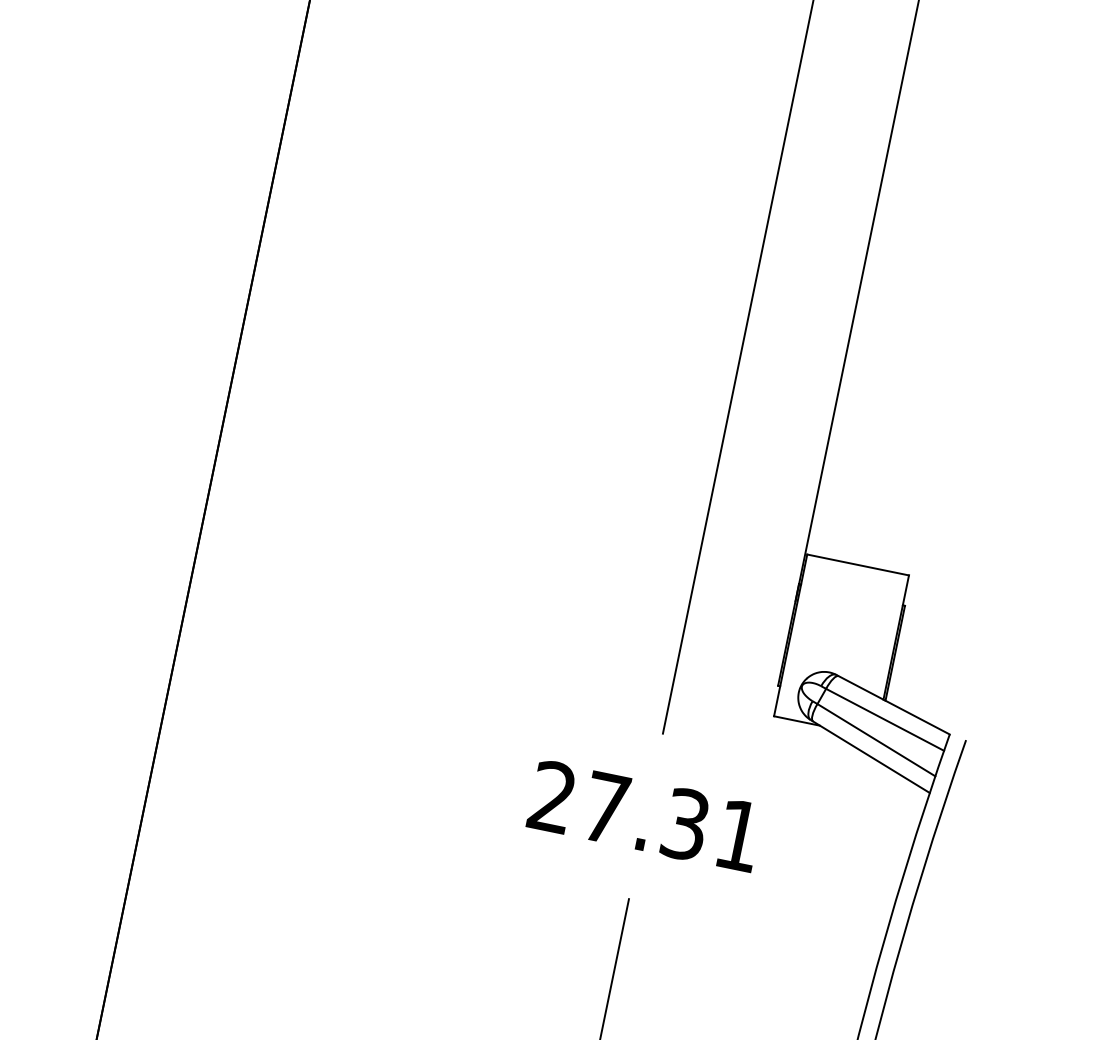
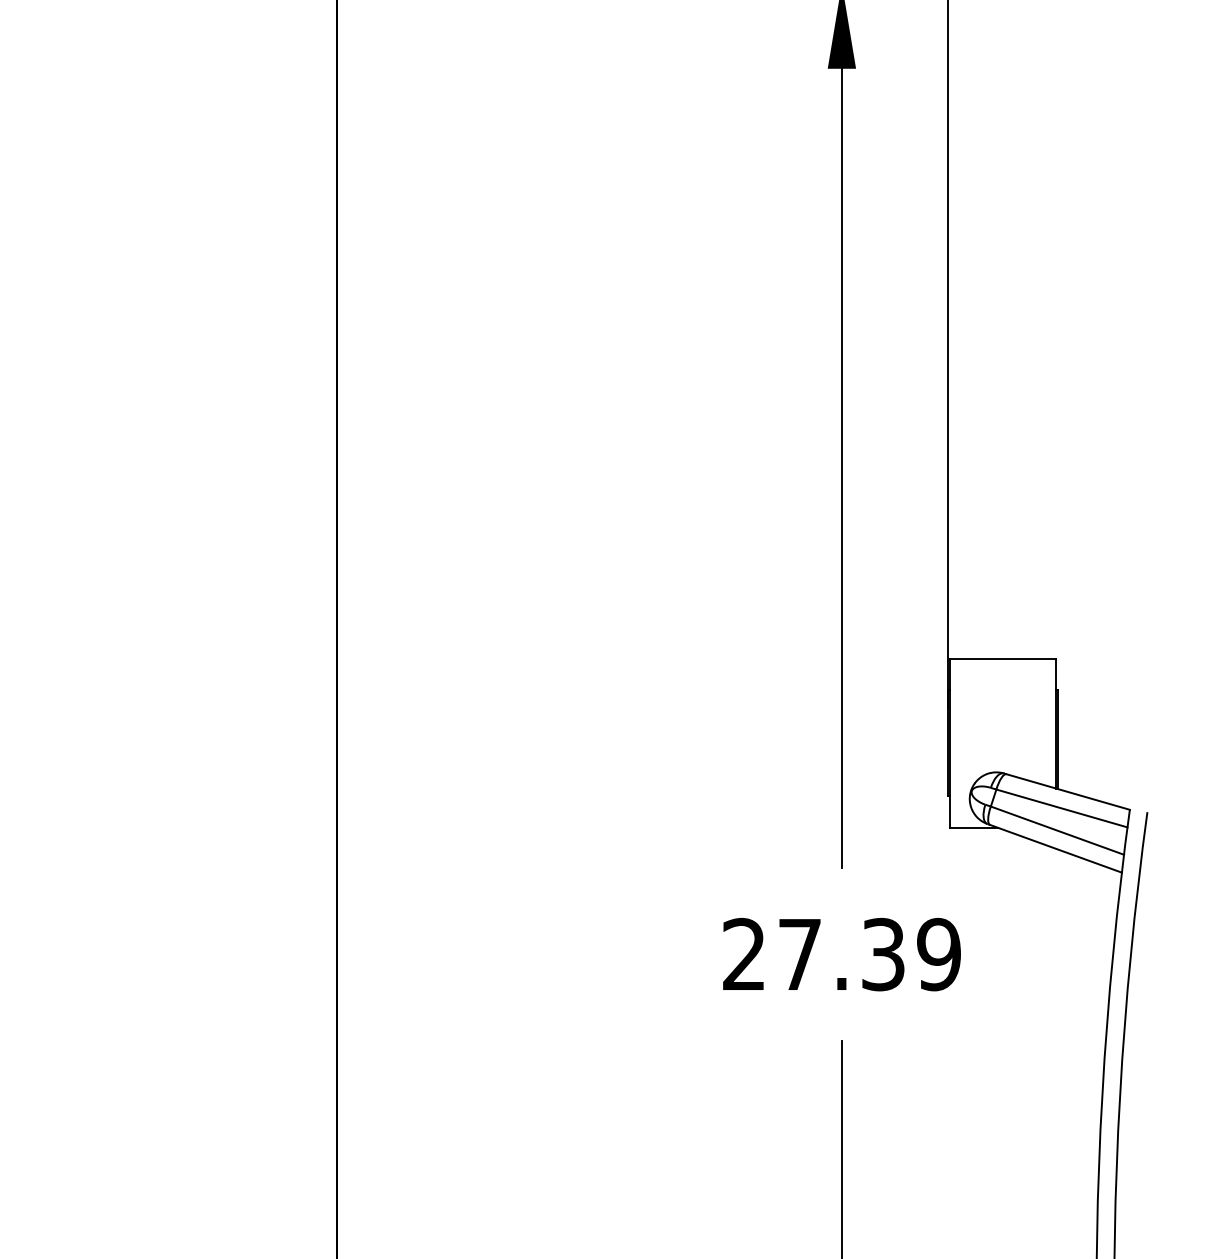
text: (738, 835) -> (938, 954), 27.31 -> 27.39

